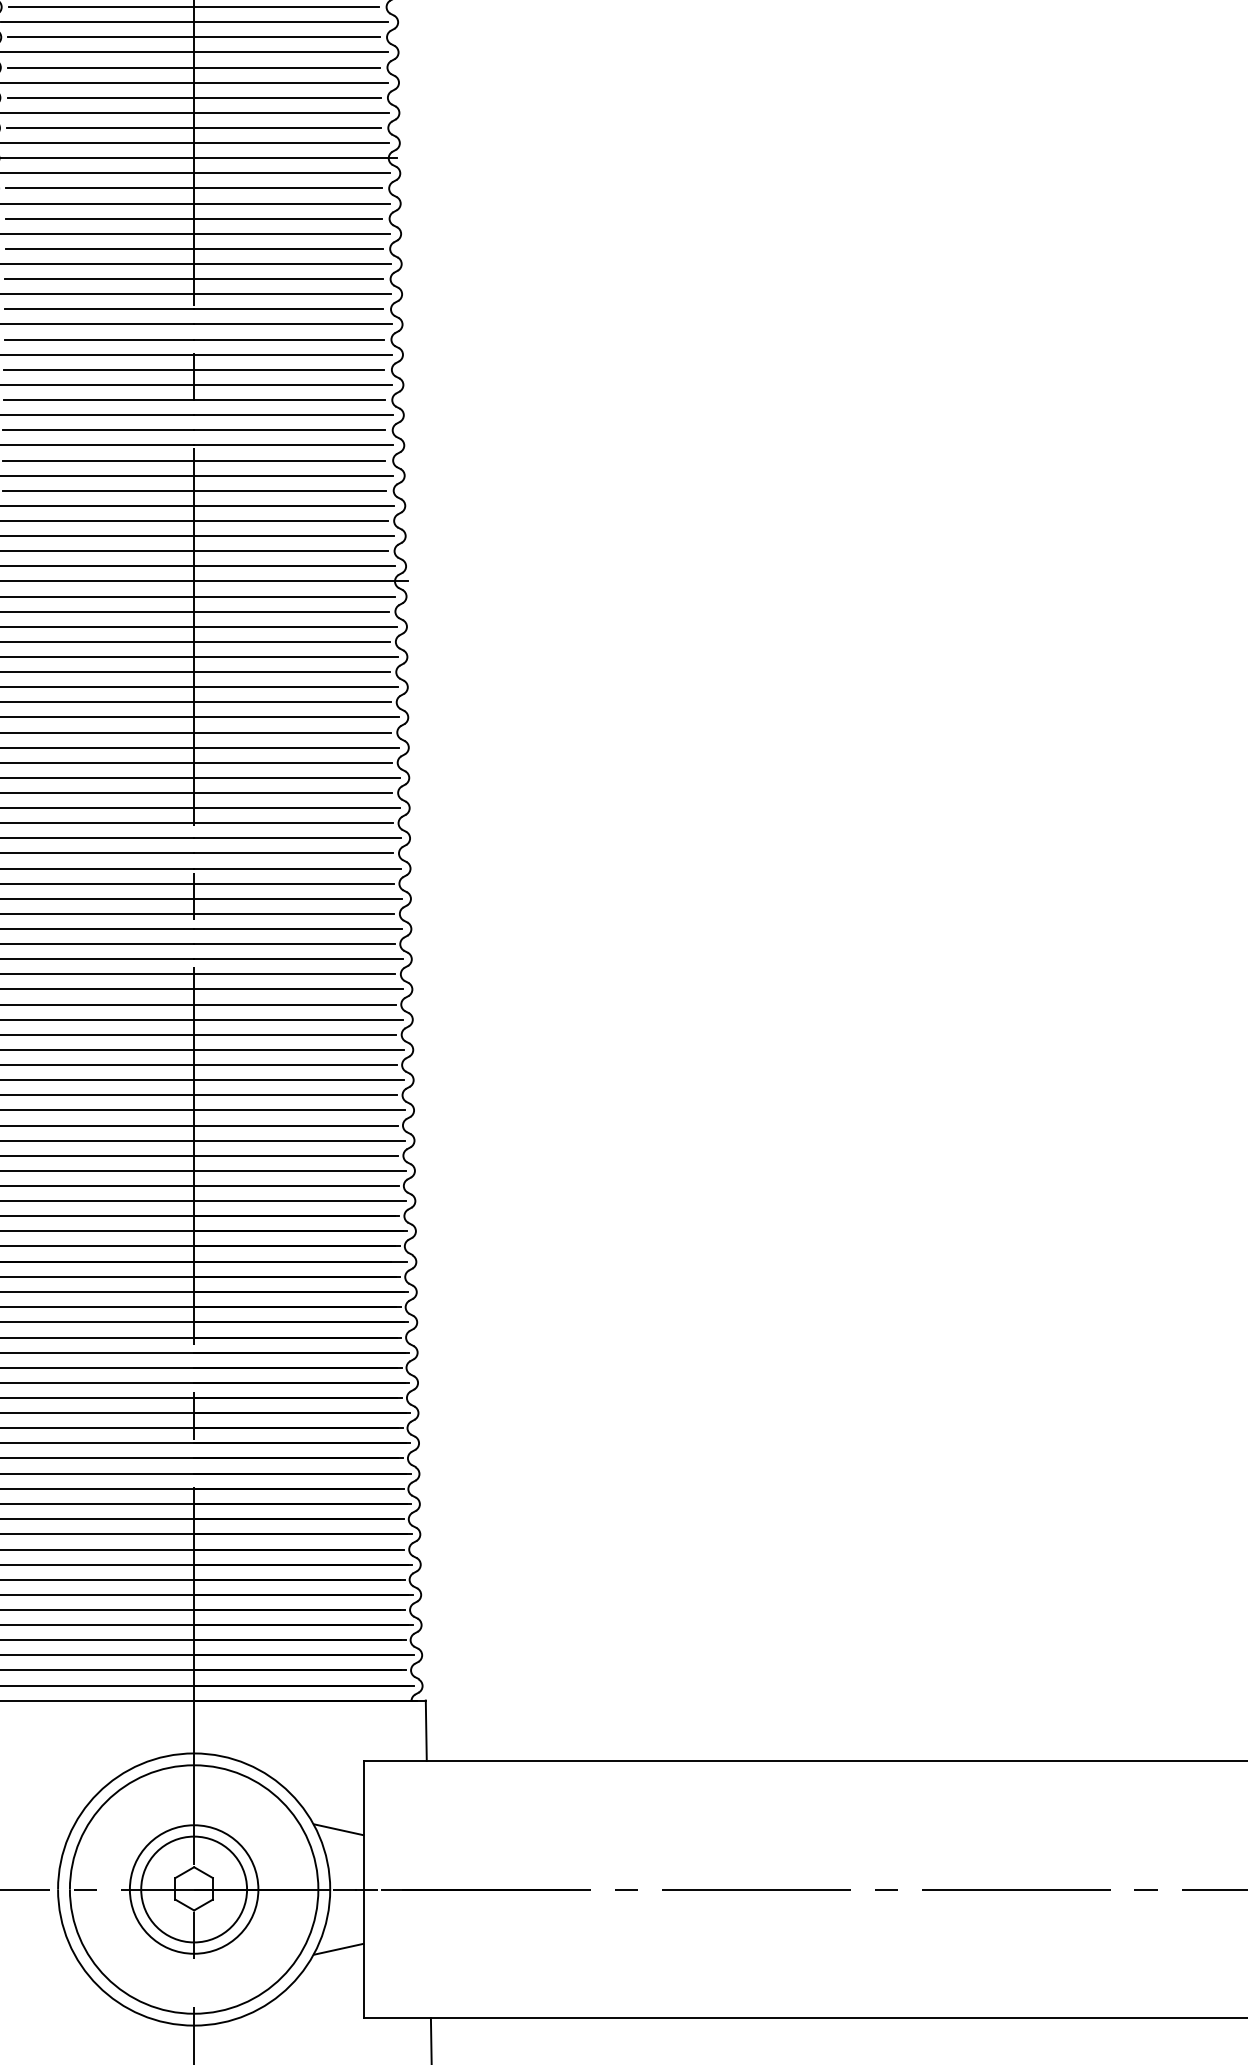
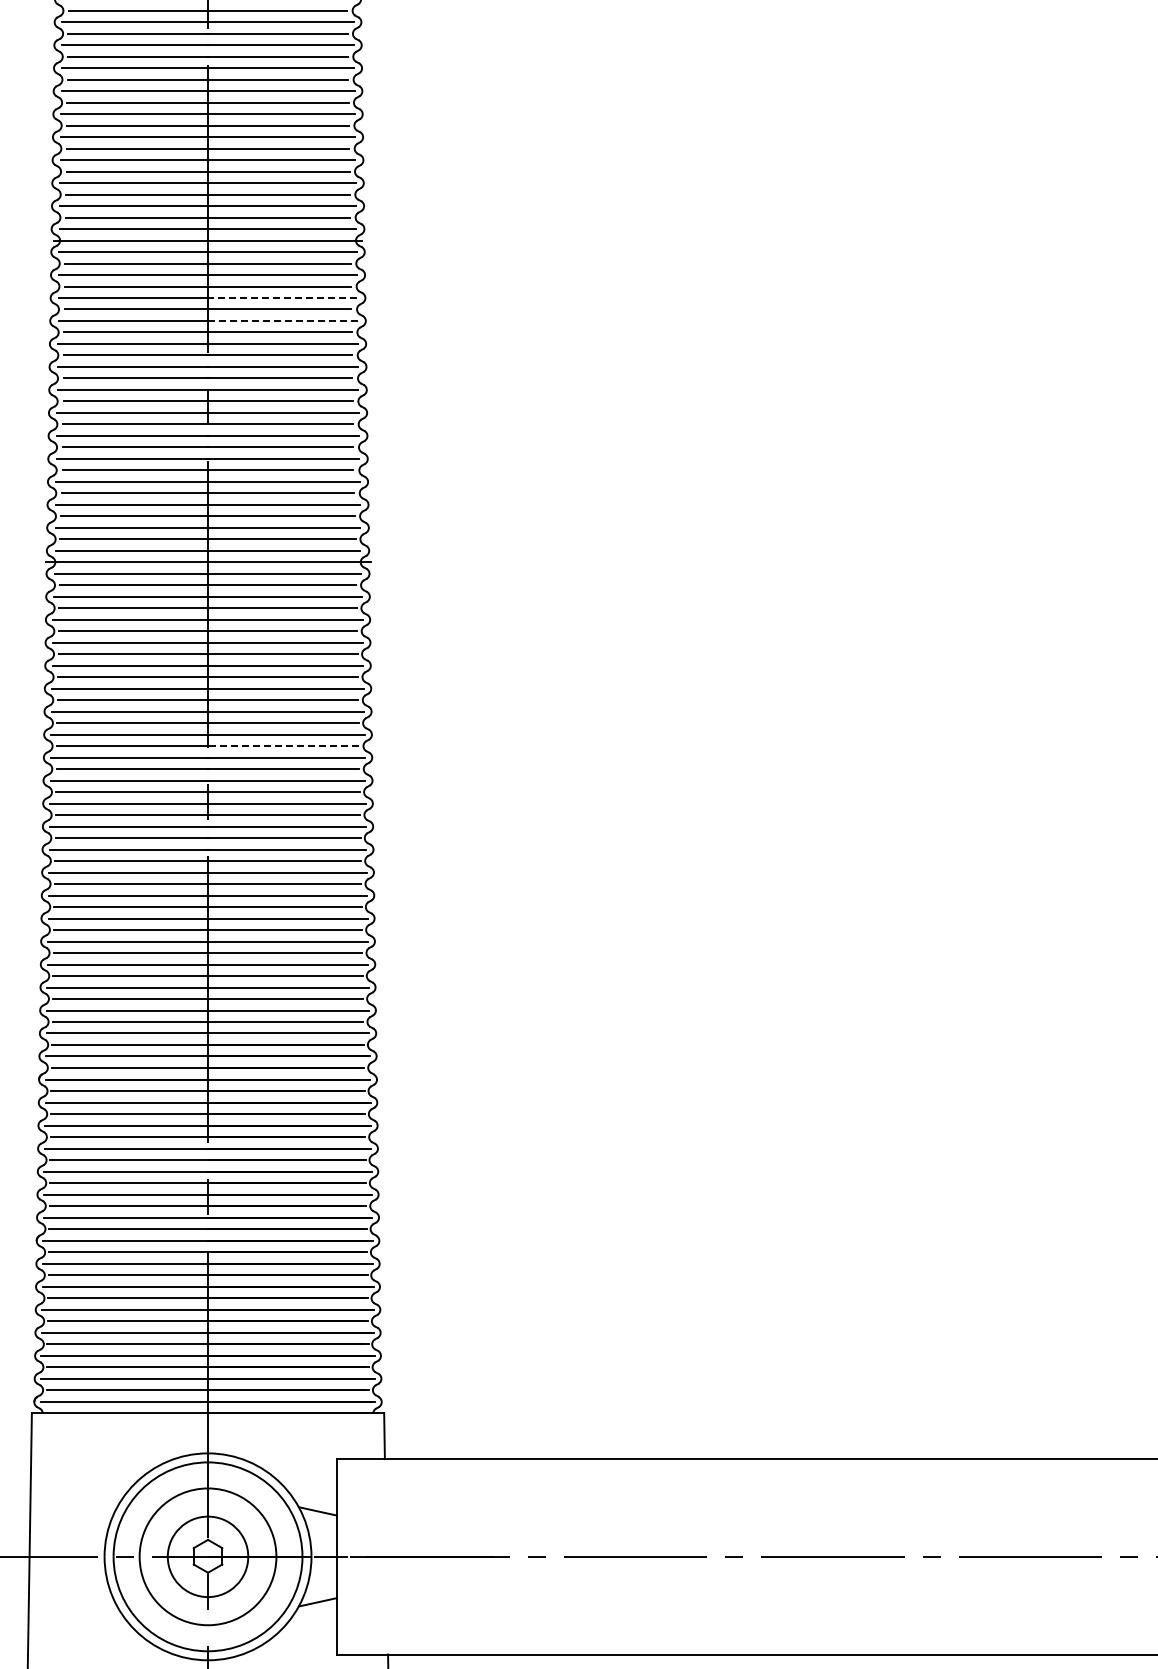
line: (292, 234) -> (282, 298), solid -> dashed
line: (292, 263) -> (282, 320), solid -> dashed
line: (293, 823) -> (283, 746), solid -> dashed
circle: (193, 1889) -> (207, 1556), size x1.4

